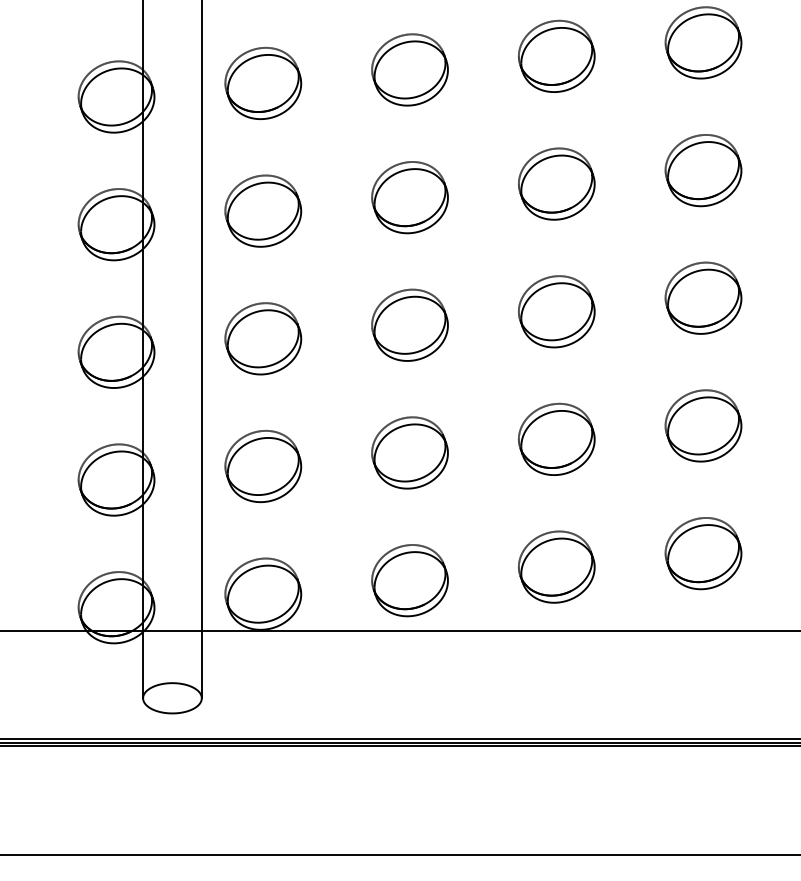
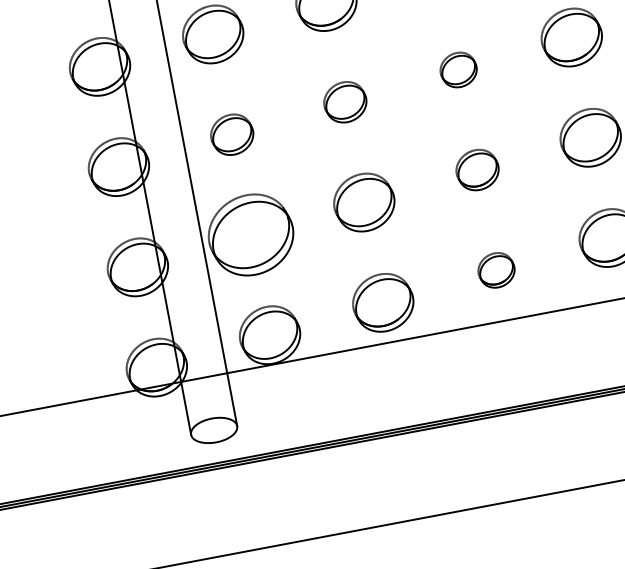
part: (556, 311) -> (458, 69), size x0.6
part: (409, 324) -> (344, 101), size x0.7
part: (263, 338) -> (232, 134), size x0.7
part: (556, 438) -> (477, 169), size x0.7
part: (263, 466) -> (251, 234), size x1.4
part: (556, 566) -> (496, 269), size x0.6

